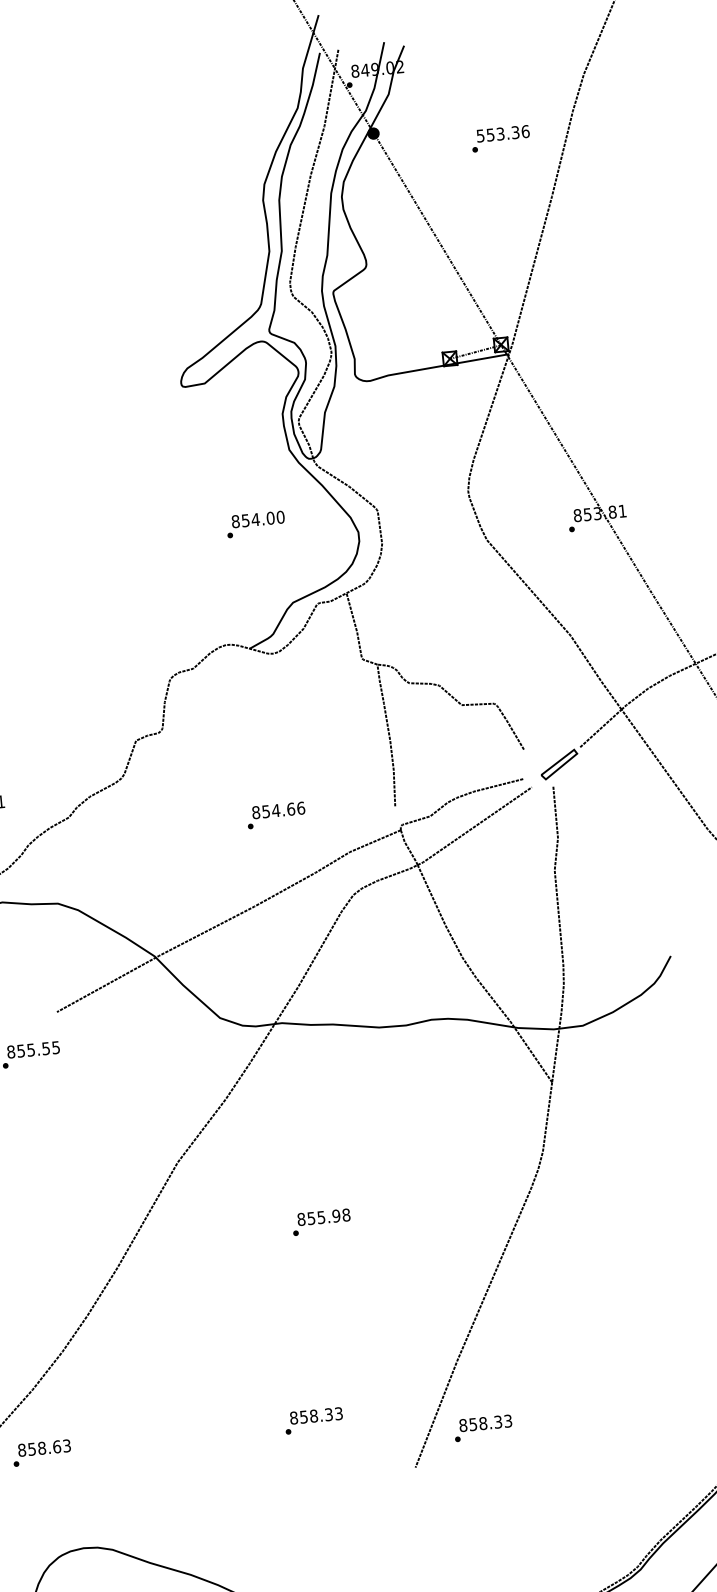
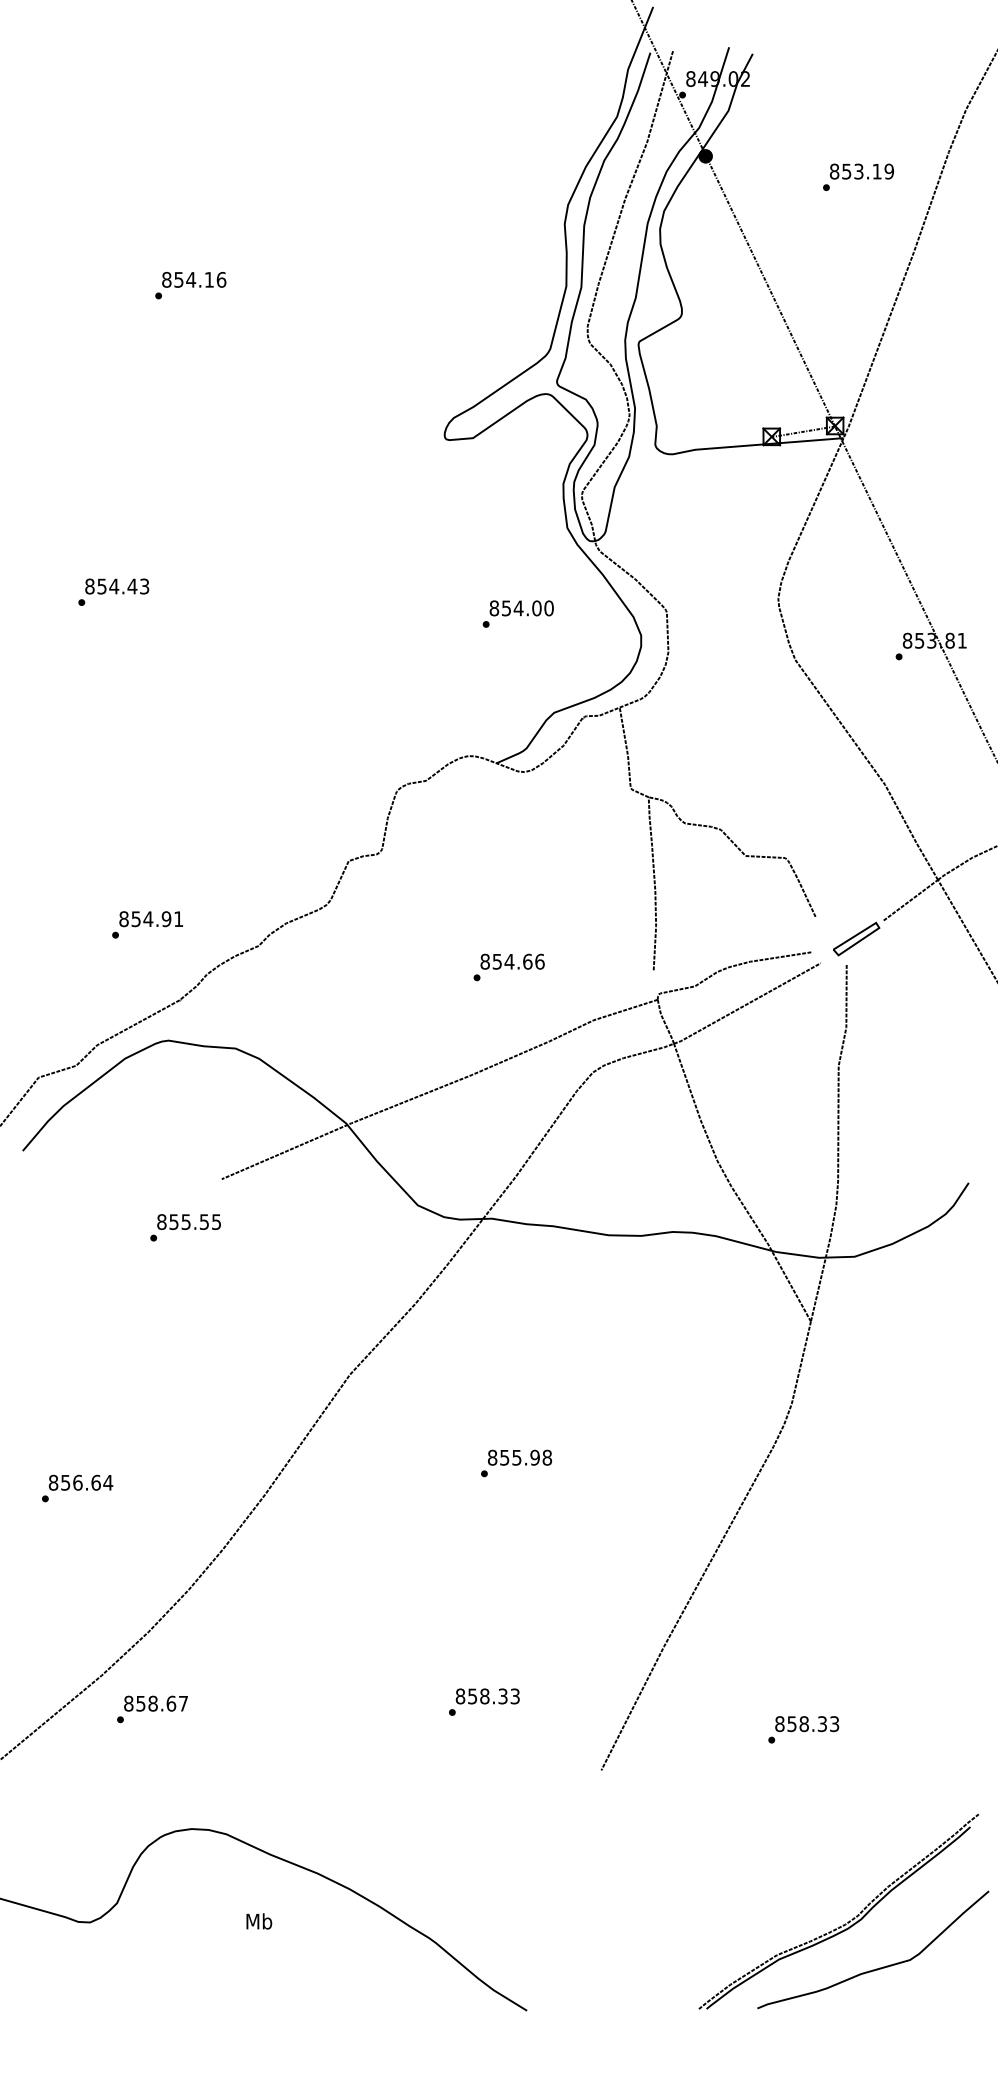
text: (503, 133) -> (862, 171), 553.36 -> 853.19
text: (483, 1428) -> (803, 1729), moved
text: (66, 1445) -> (183, 1703), 858.63 -> 858.67

